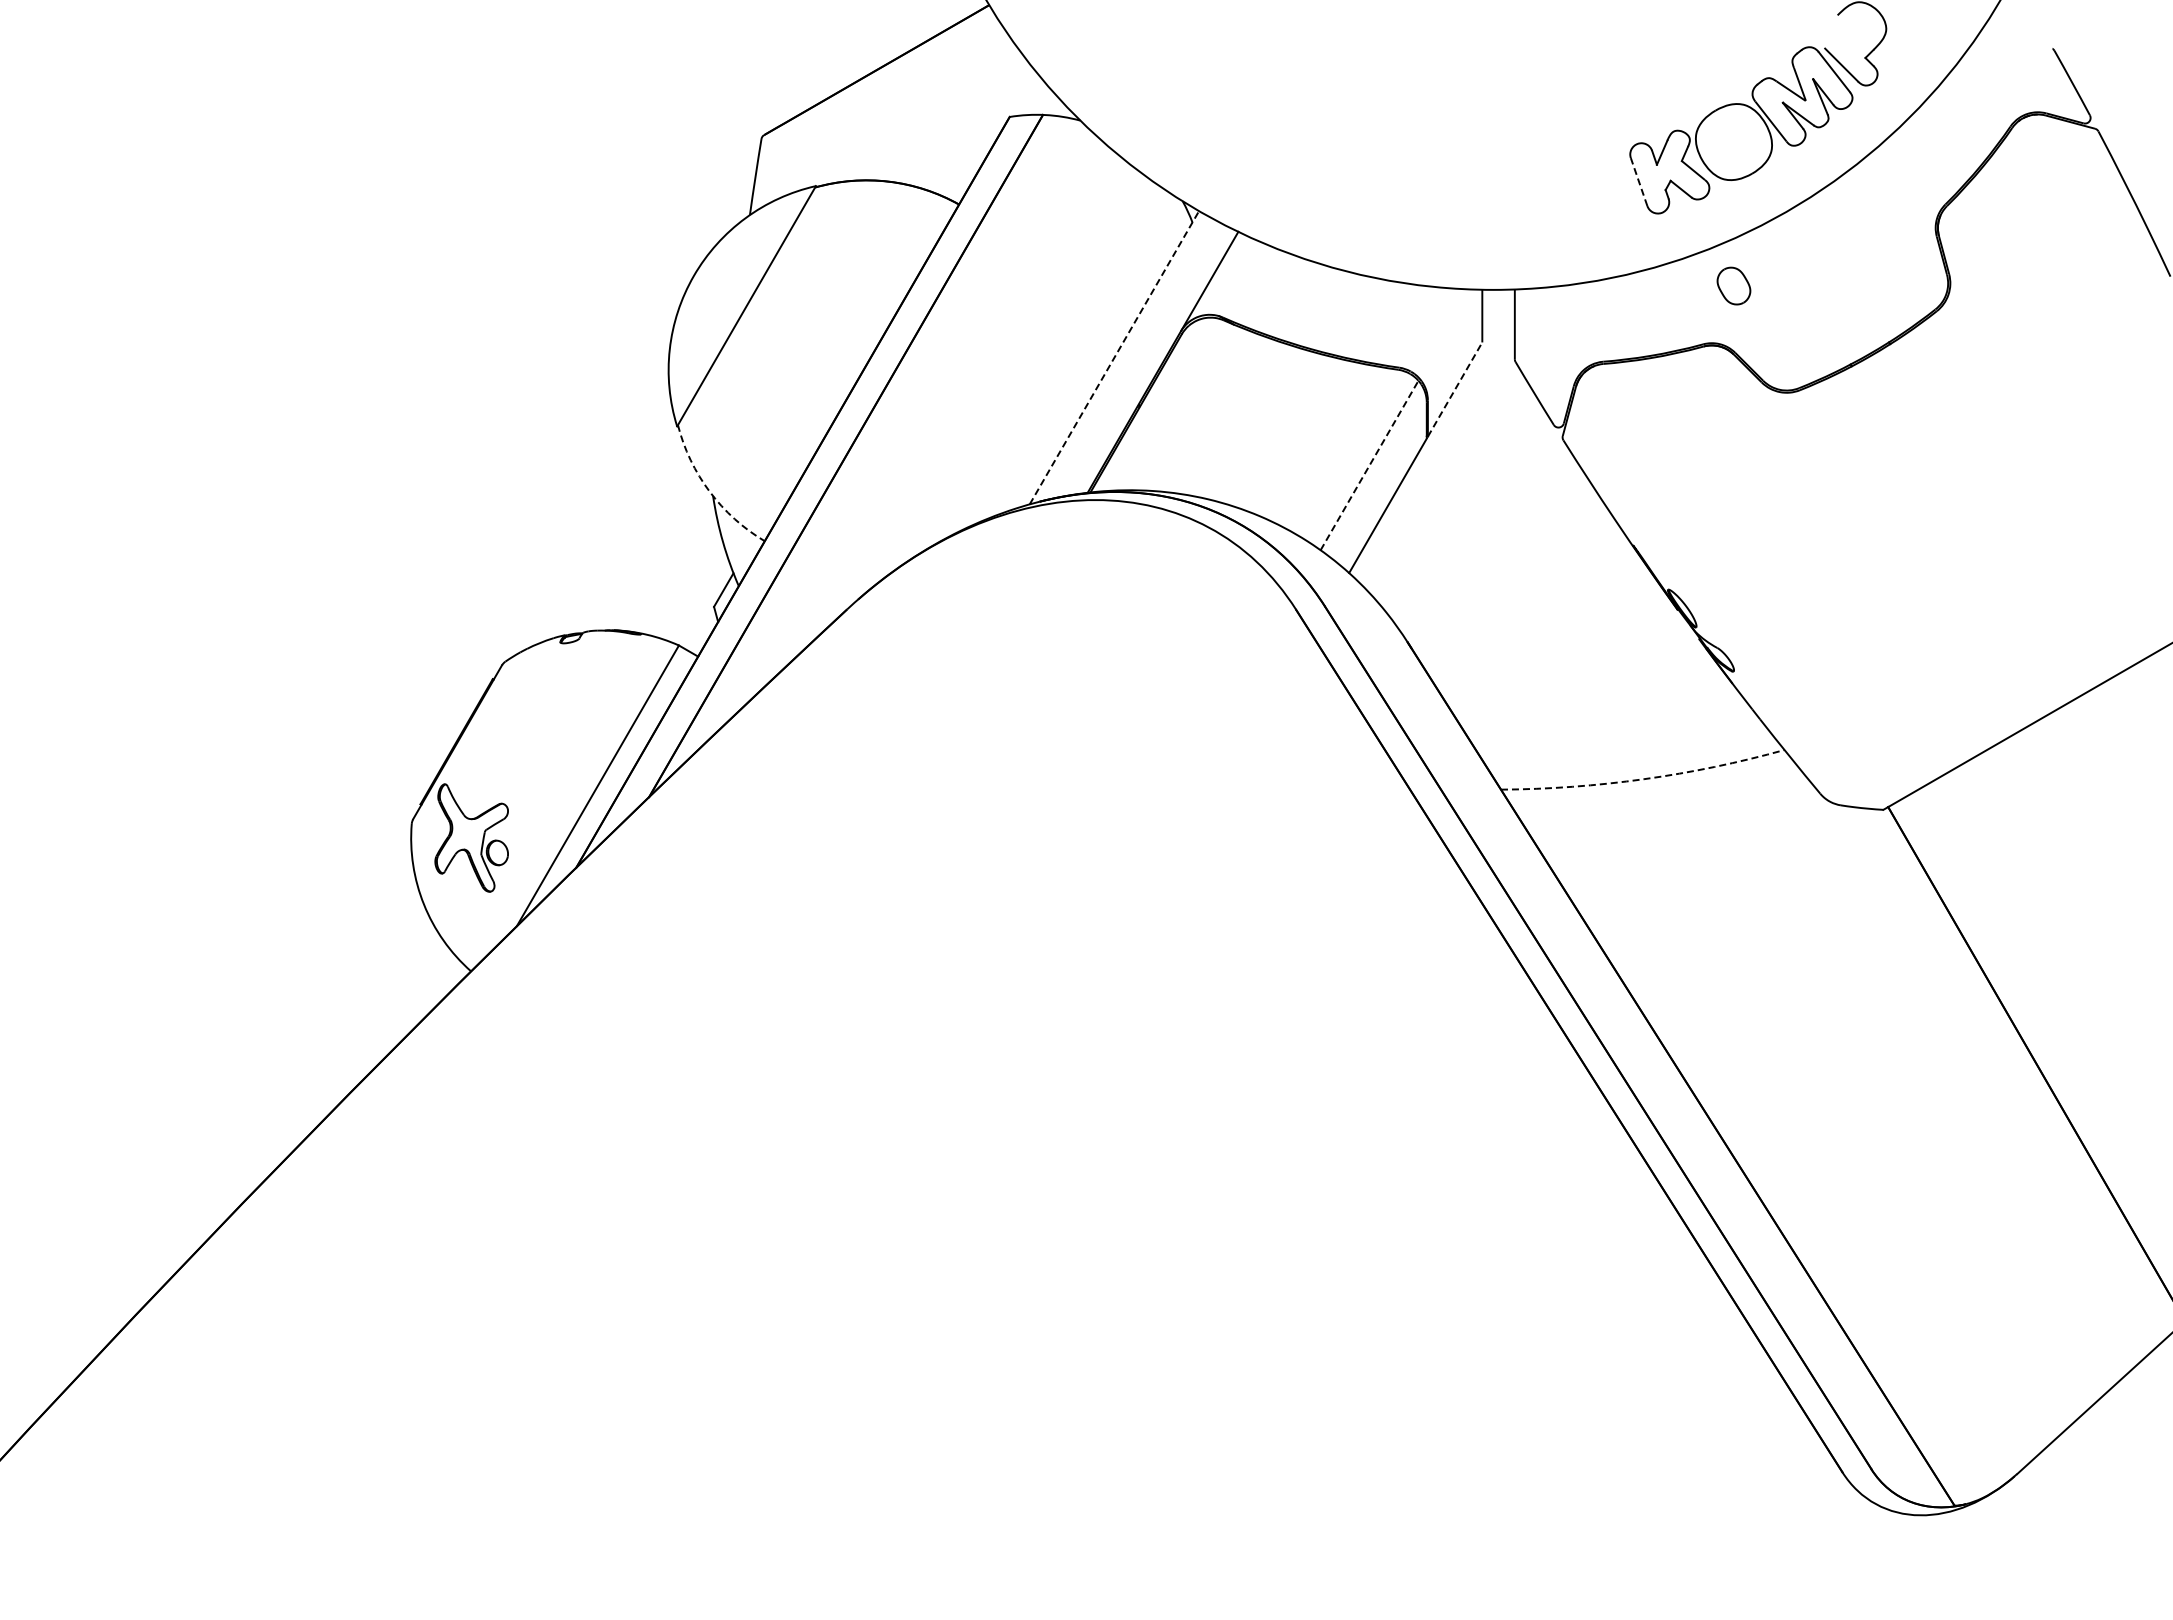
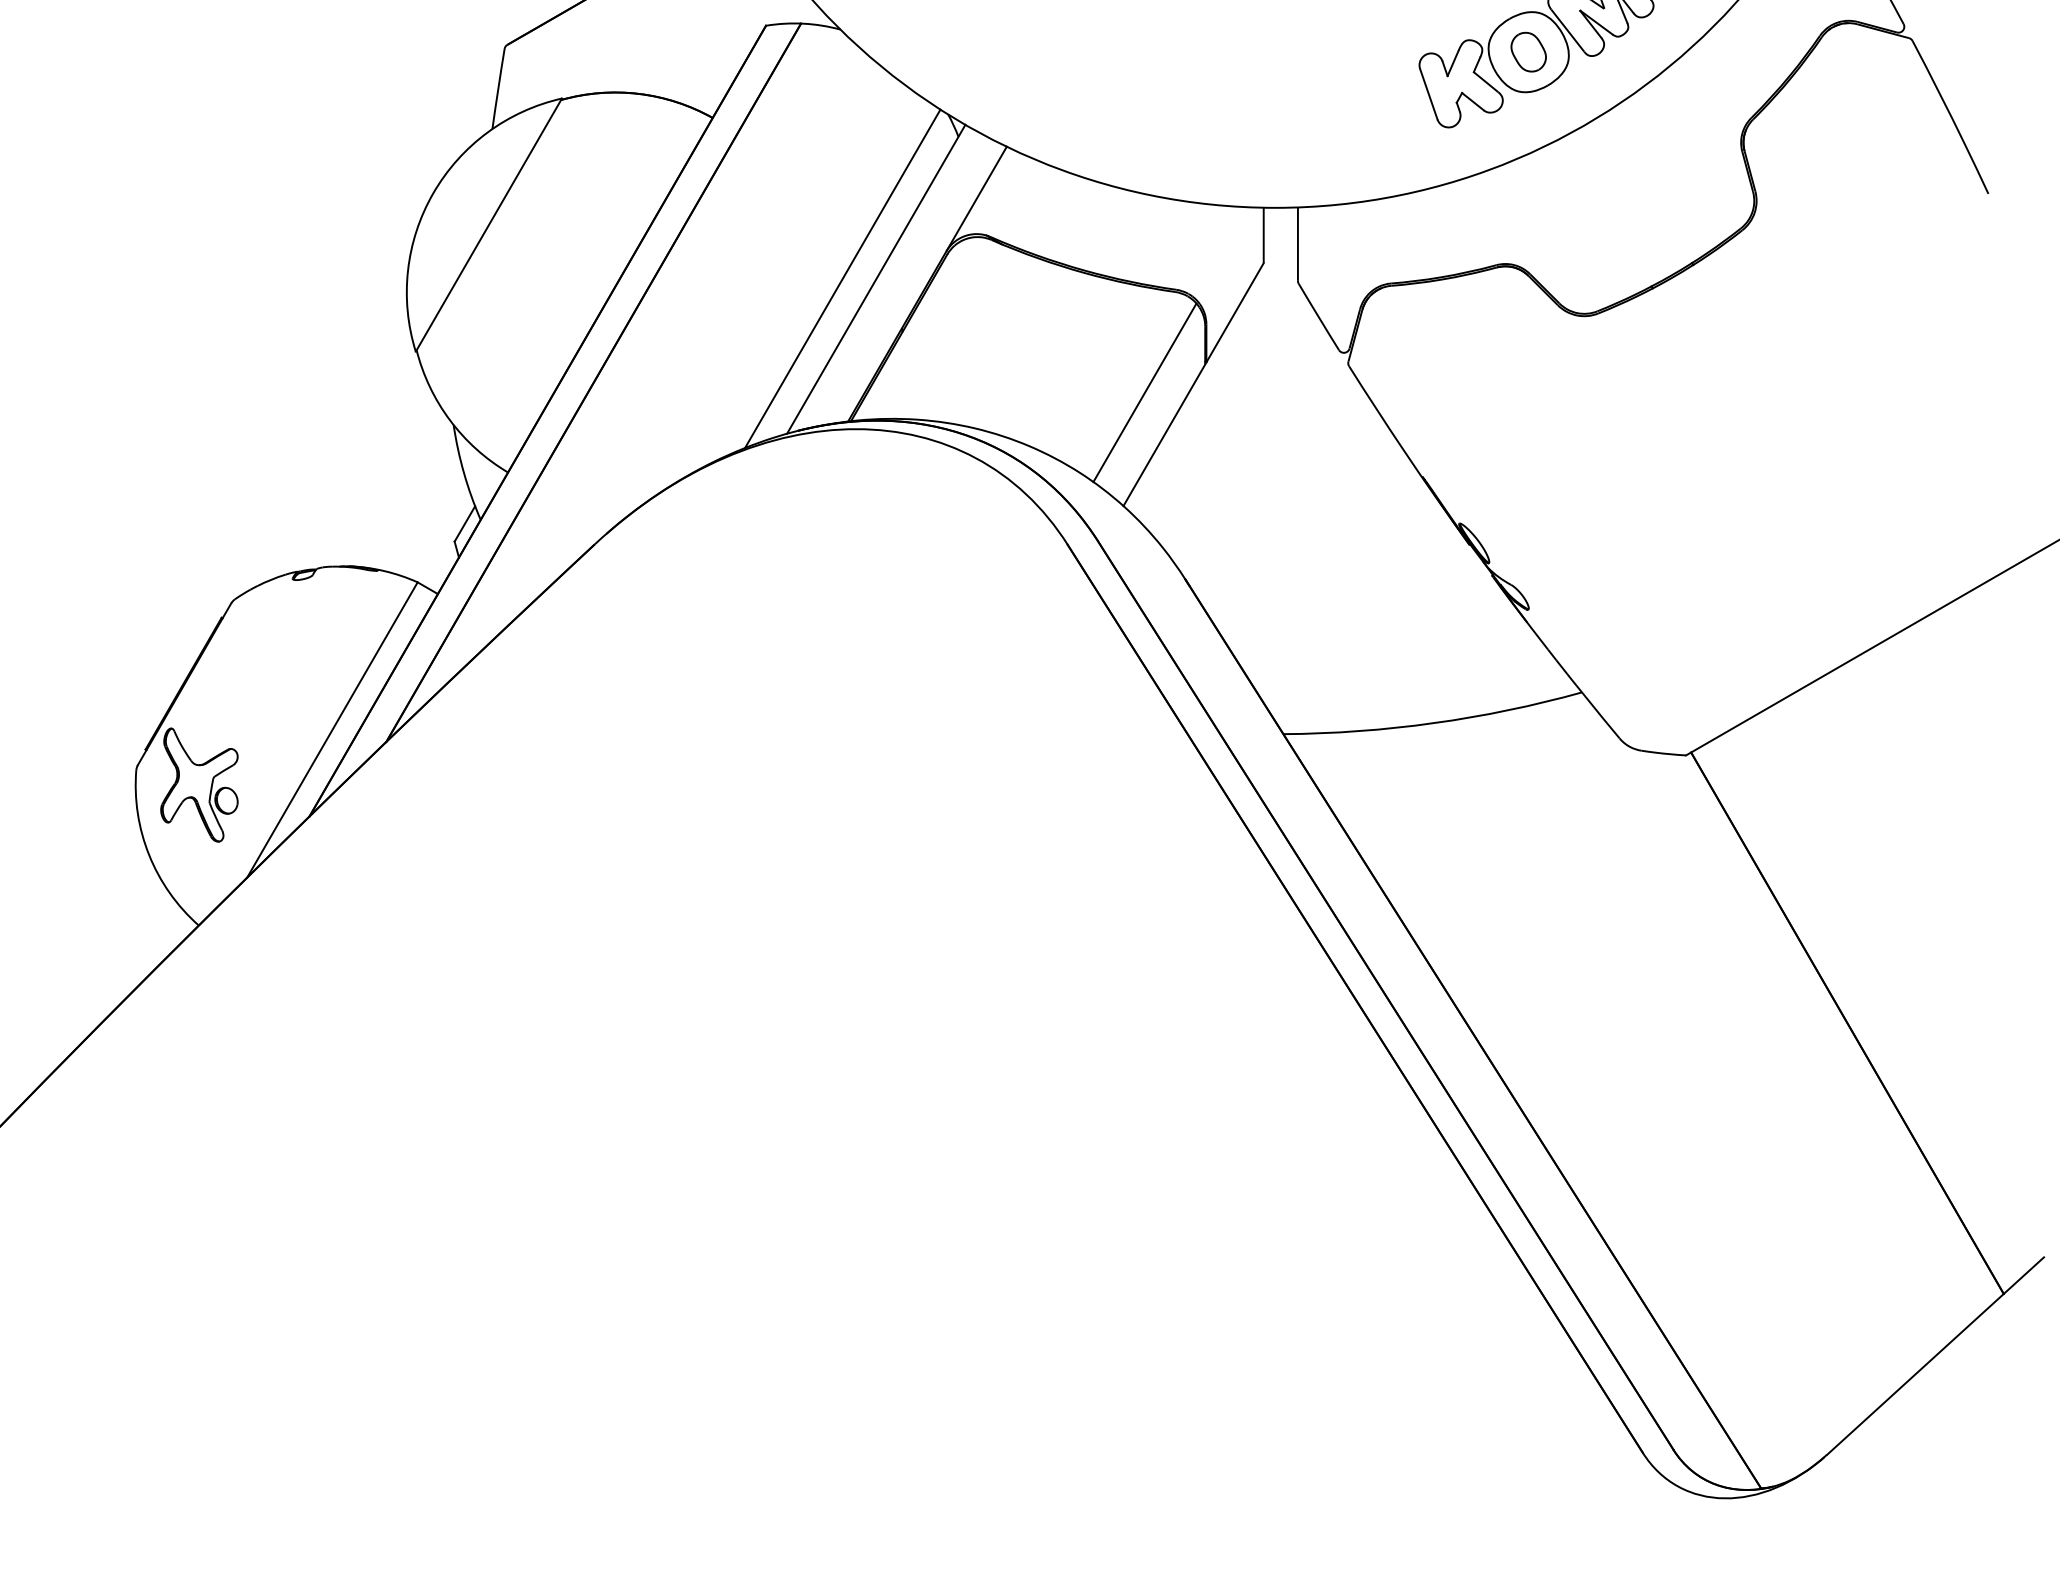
line: (1638, 181) -> (1428, 93), dashed -> solid
part: (1733, 285) -> (1528, 51), moved
line: (1082, 356) -> (842, 277), added
line: (1114, 357) -> (876, 279), dashed -> solid
line: (1455, 389) -> (1235, 312), dashed -> solid
line: (1369, 465) -> (1144, 392), dashed -> solid
arc: (709, 491) -> (449, 420), dashed -> solid
arc: (1644, 779) -> (1434, 723), dashed -> solid

